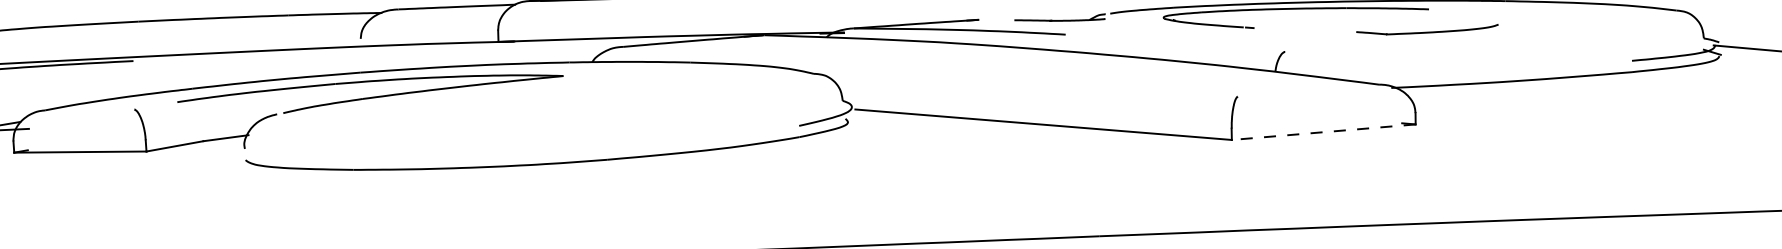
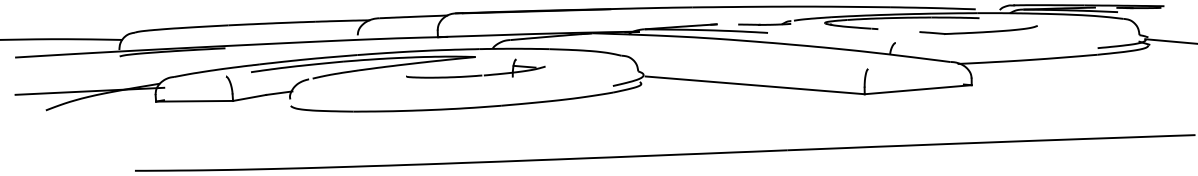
part: (1427, 28) -> (978, 29), size x1.43
part: (568, 106) -> (478, 74), added
line: (1324, 131) -> (918, 89), dashed -> solid

